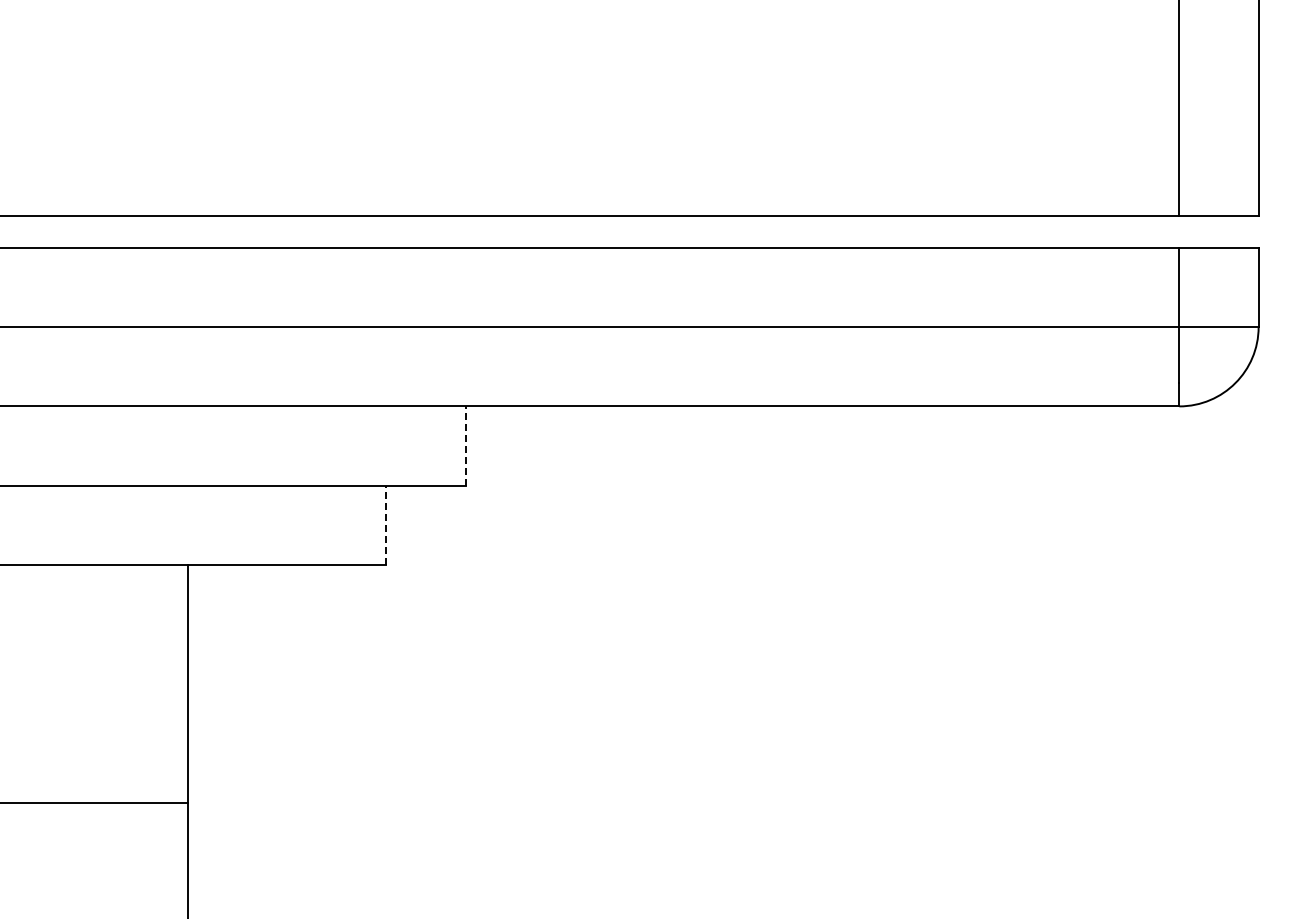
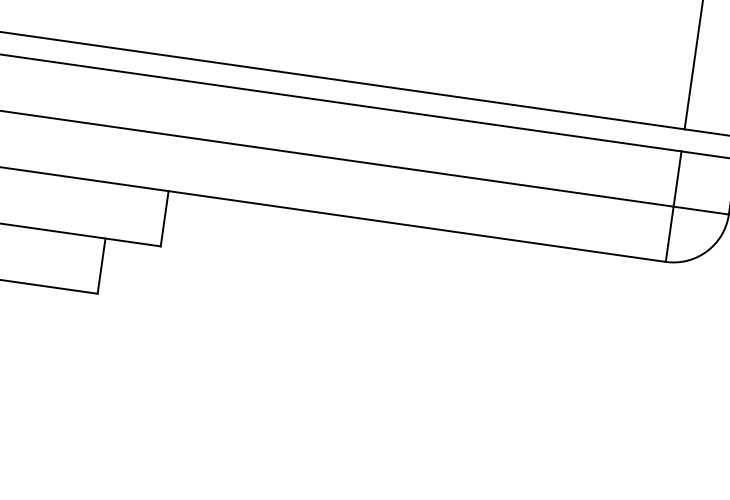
line: (465, 446) -> (164, 219), dashed -> solid
line: (386, 525) -> (101, 266), dashed -> solid

